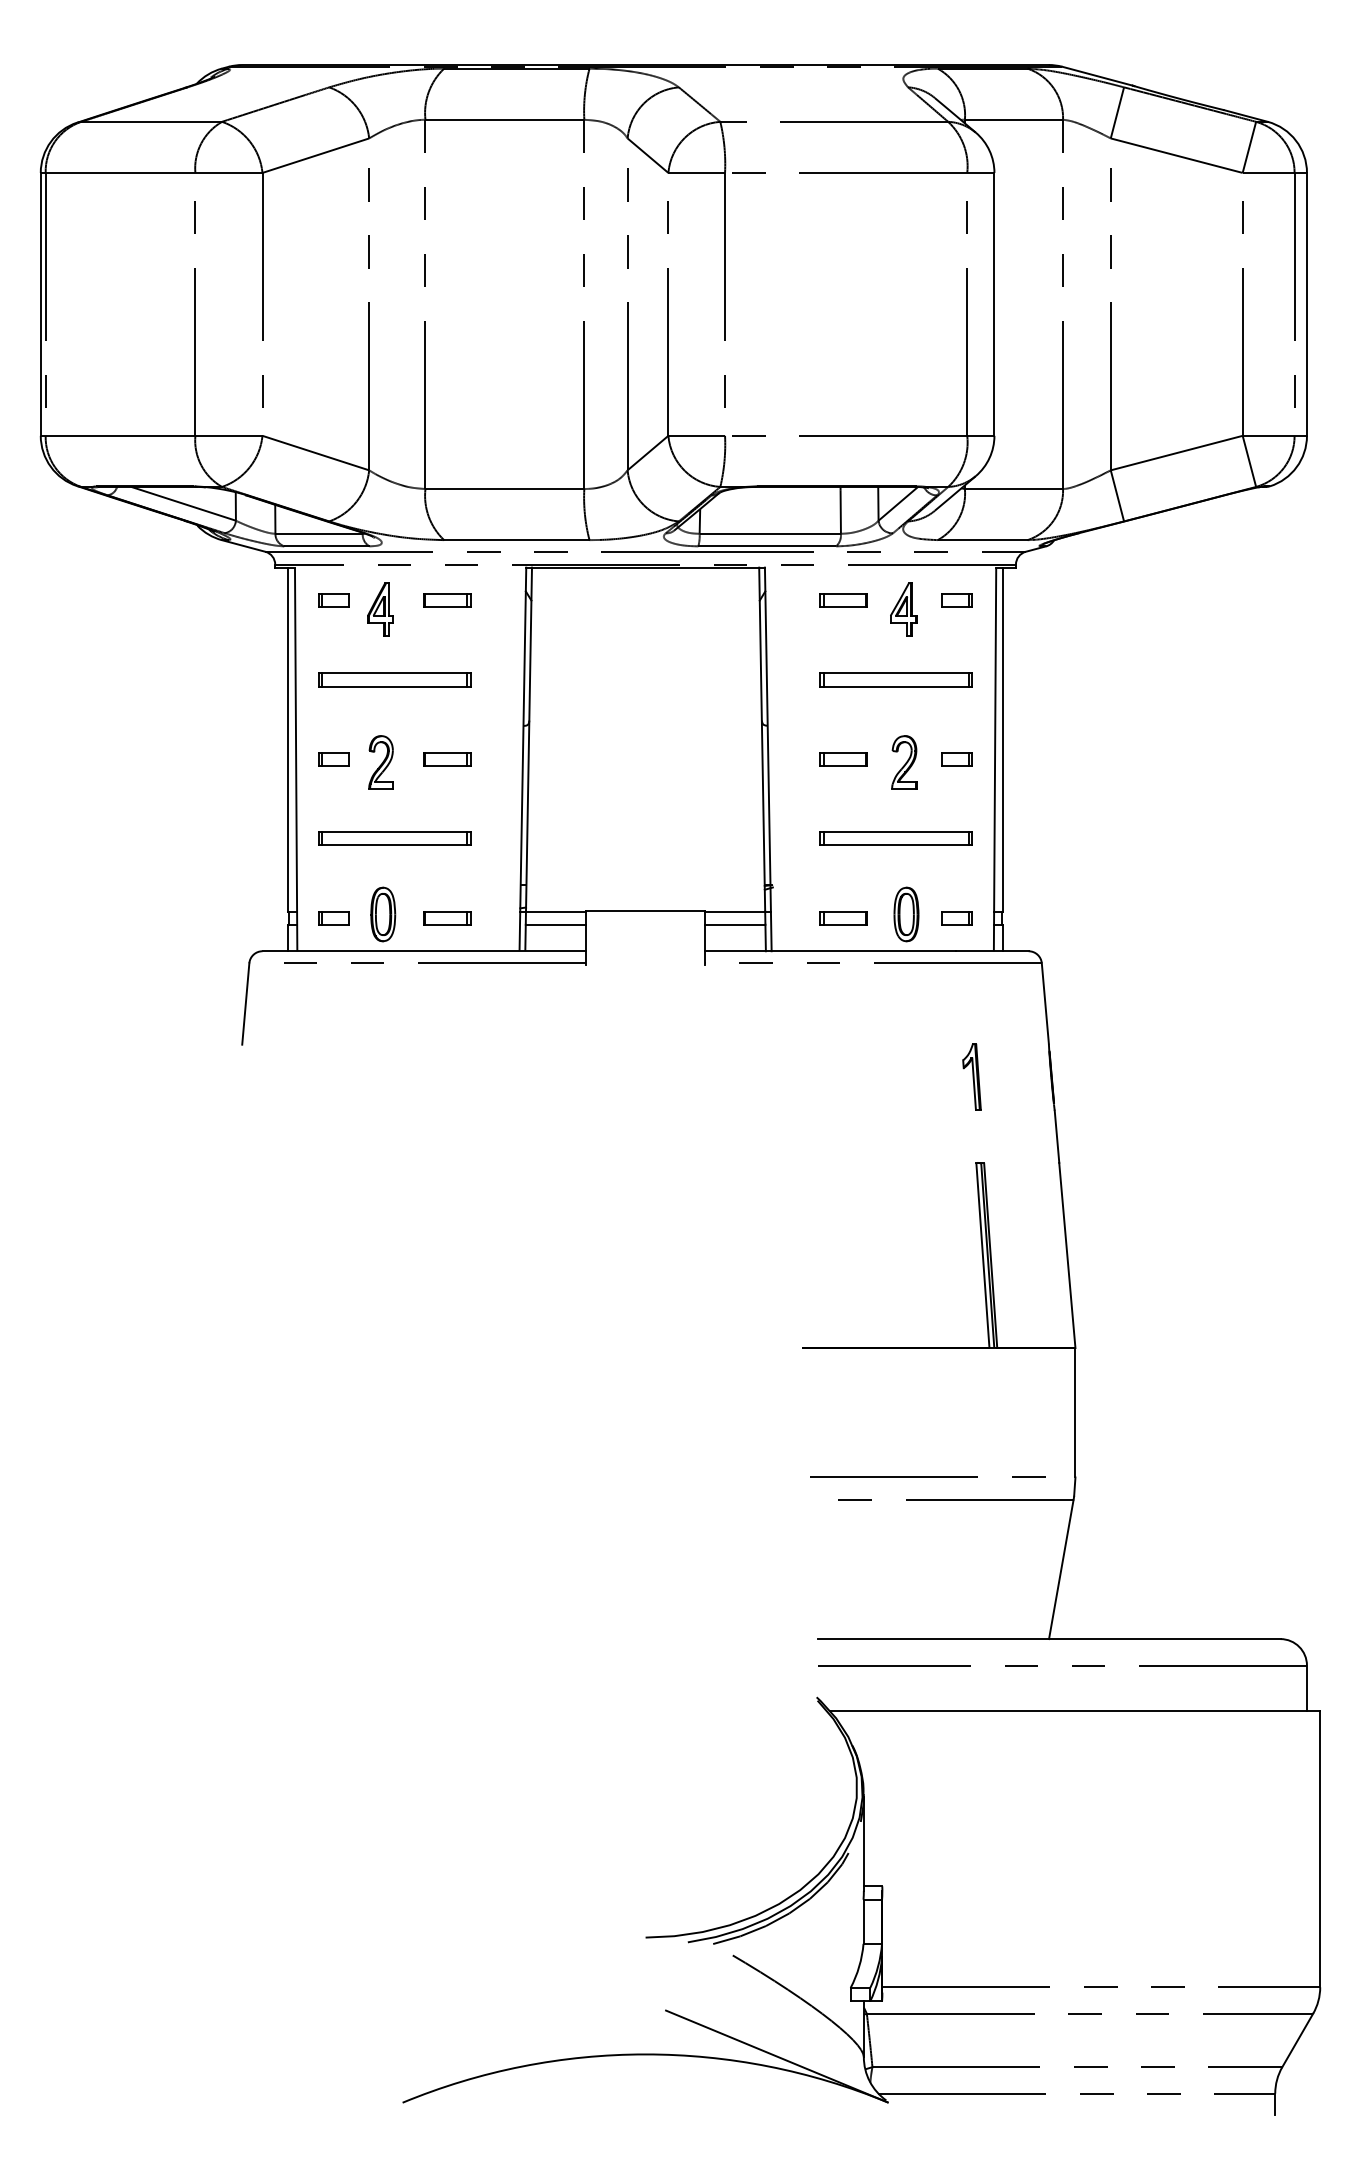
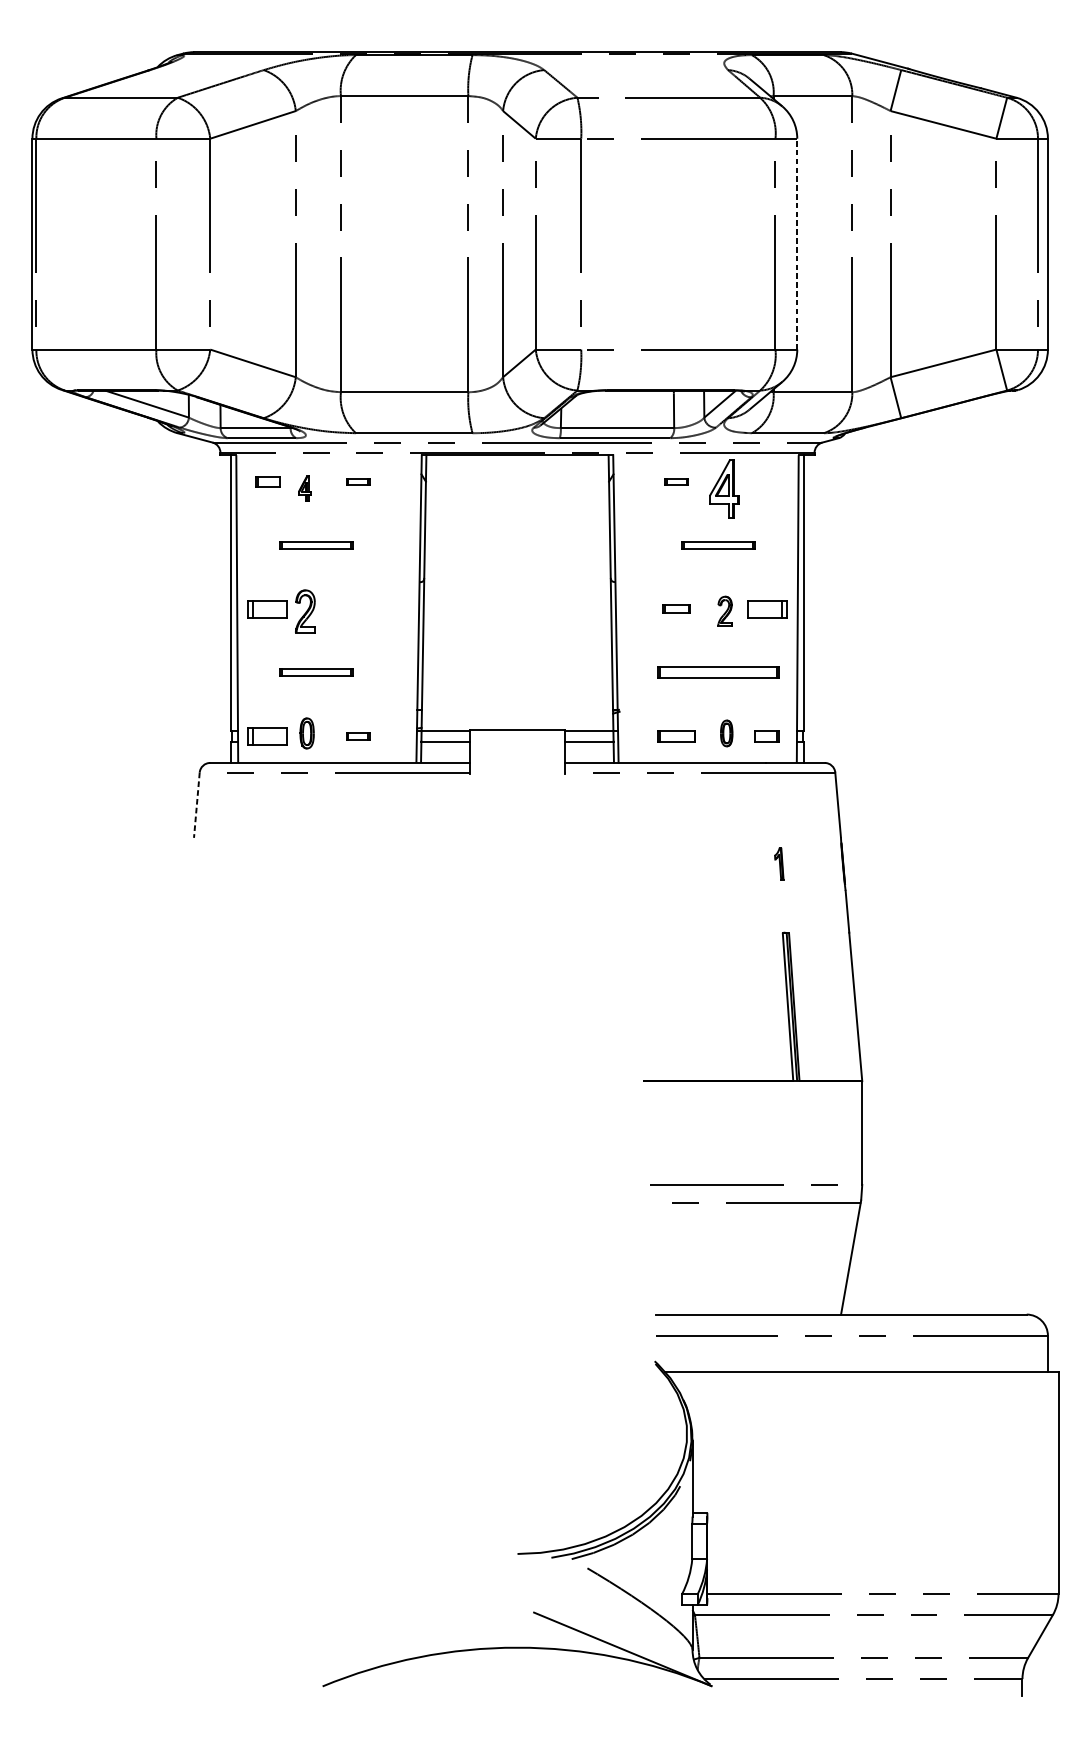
line: (994, 303) -> (797, 243), solid -> dashed
part: (447, 600) -> (358, 481), size x0.6
part: (843, 600) -> (676, 481), size x0.6
part: (956, 600) -> (766, 481), removed
part: (380, 609) -> (304, 488), size x0.6
part: (903, 609) -> (724, 488), size x1.4
part: (394, 679) -> (316, 544), size x0.6
part: (895, 679) -> (717, 544), size x0.6
part: (333, 759) -> (267, 609), size x1.6
part: (447, 759) -> (358, 609), removed
part: (843, 759) -> (676, 609), size x0.7
part: (956, 759) -> (766, 609), size x1.6
part: (904, 762) -> (725, 611), size x0.7
part: (394, 838) -> (316, 672), size x0.6
part: (383, 914) -> (307, 733), size x0.7
part: (906, 914) -> (726, 733), size x0.6
part: (333, 918) -> (267, 736), size x1.6
part: (447, 918) -> (358, 736), size x0.6
line: (245, 1004) -> (196, 805), solid -> dashed
part: (971, 1076) -> (778, 863), size x0.6

